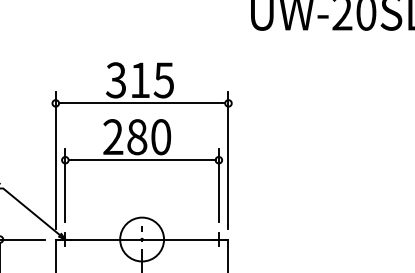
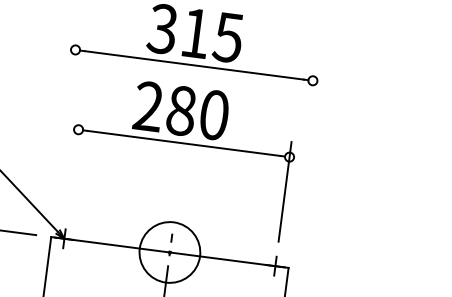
line: (55, 160) -> (64, 128), removed
line: (228, 160) -> (302, 159), removed
line: (65, 185) -> (74, 164), removed

